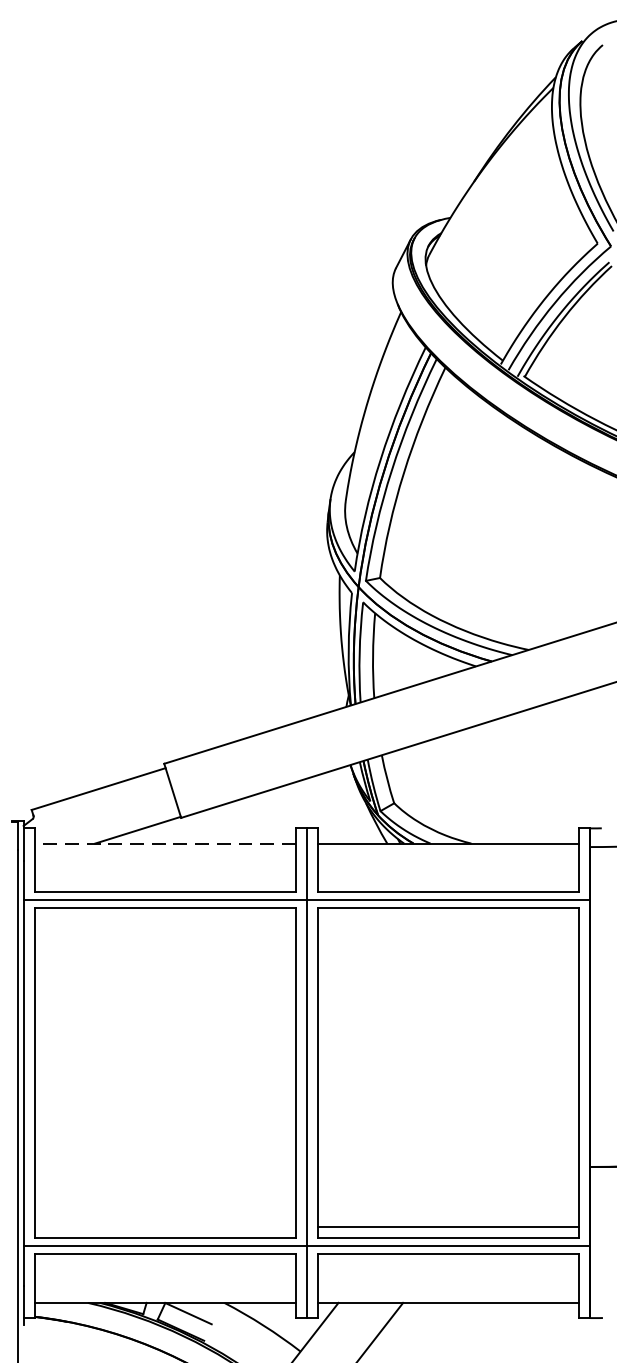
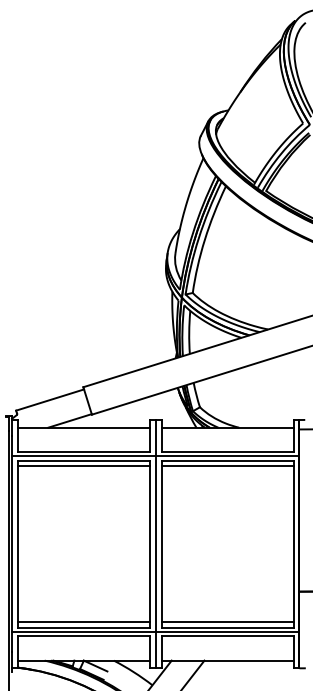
line: (164, 843) -> (83, 427), dashed -> solid
line: (164, 920) -> (83, 466), added
line: (448, 920) -> (227, 466), added
line: (164, 1227) -> (83, 622), added

